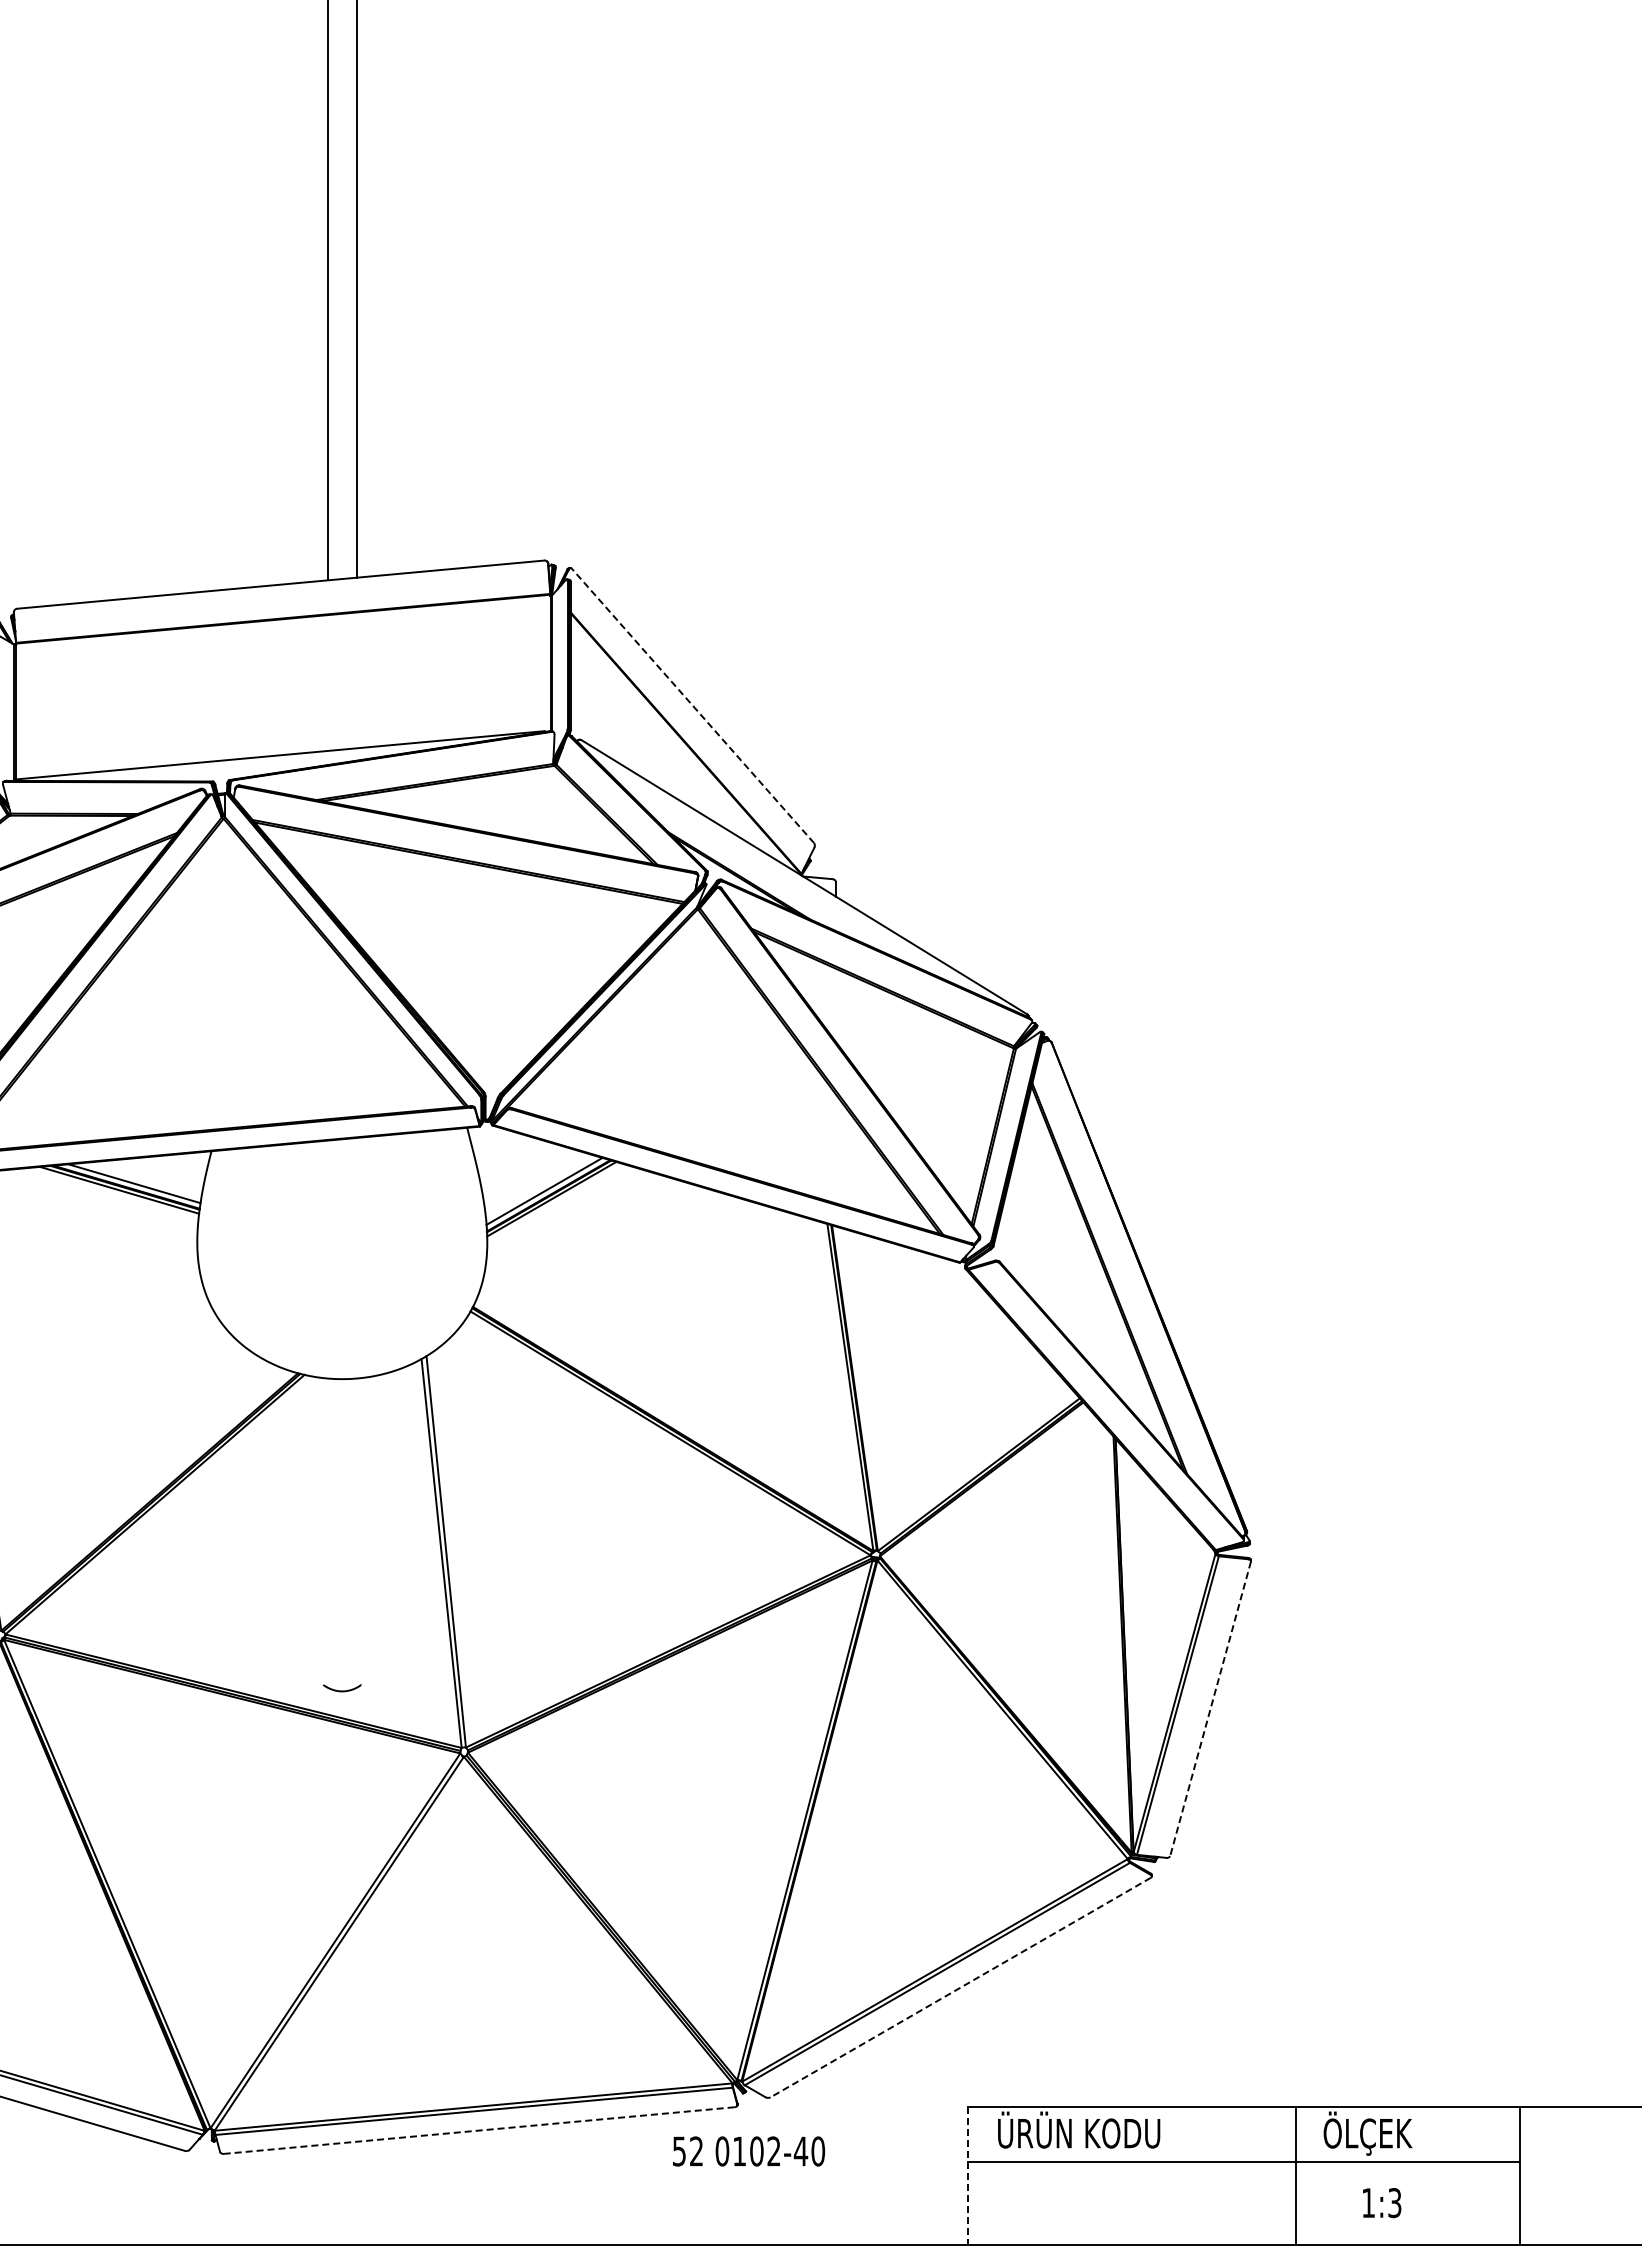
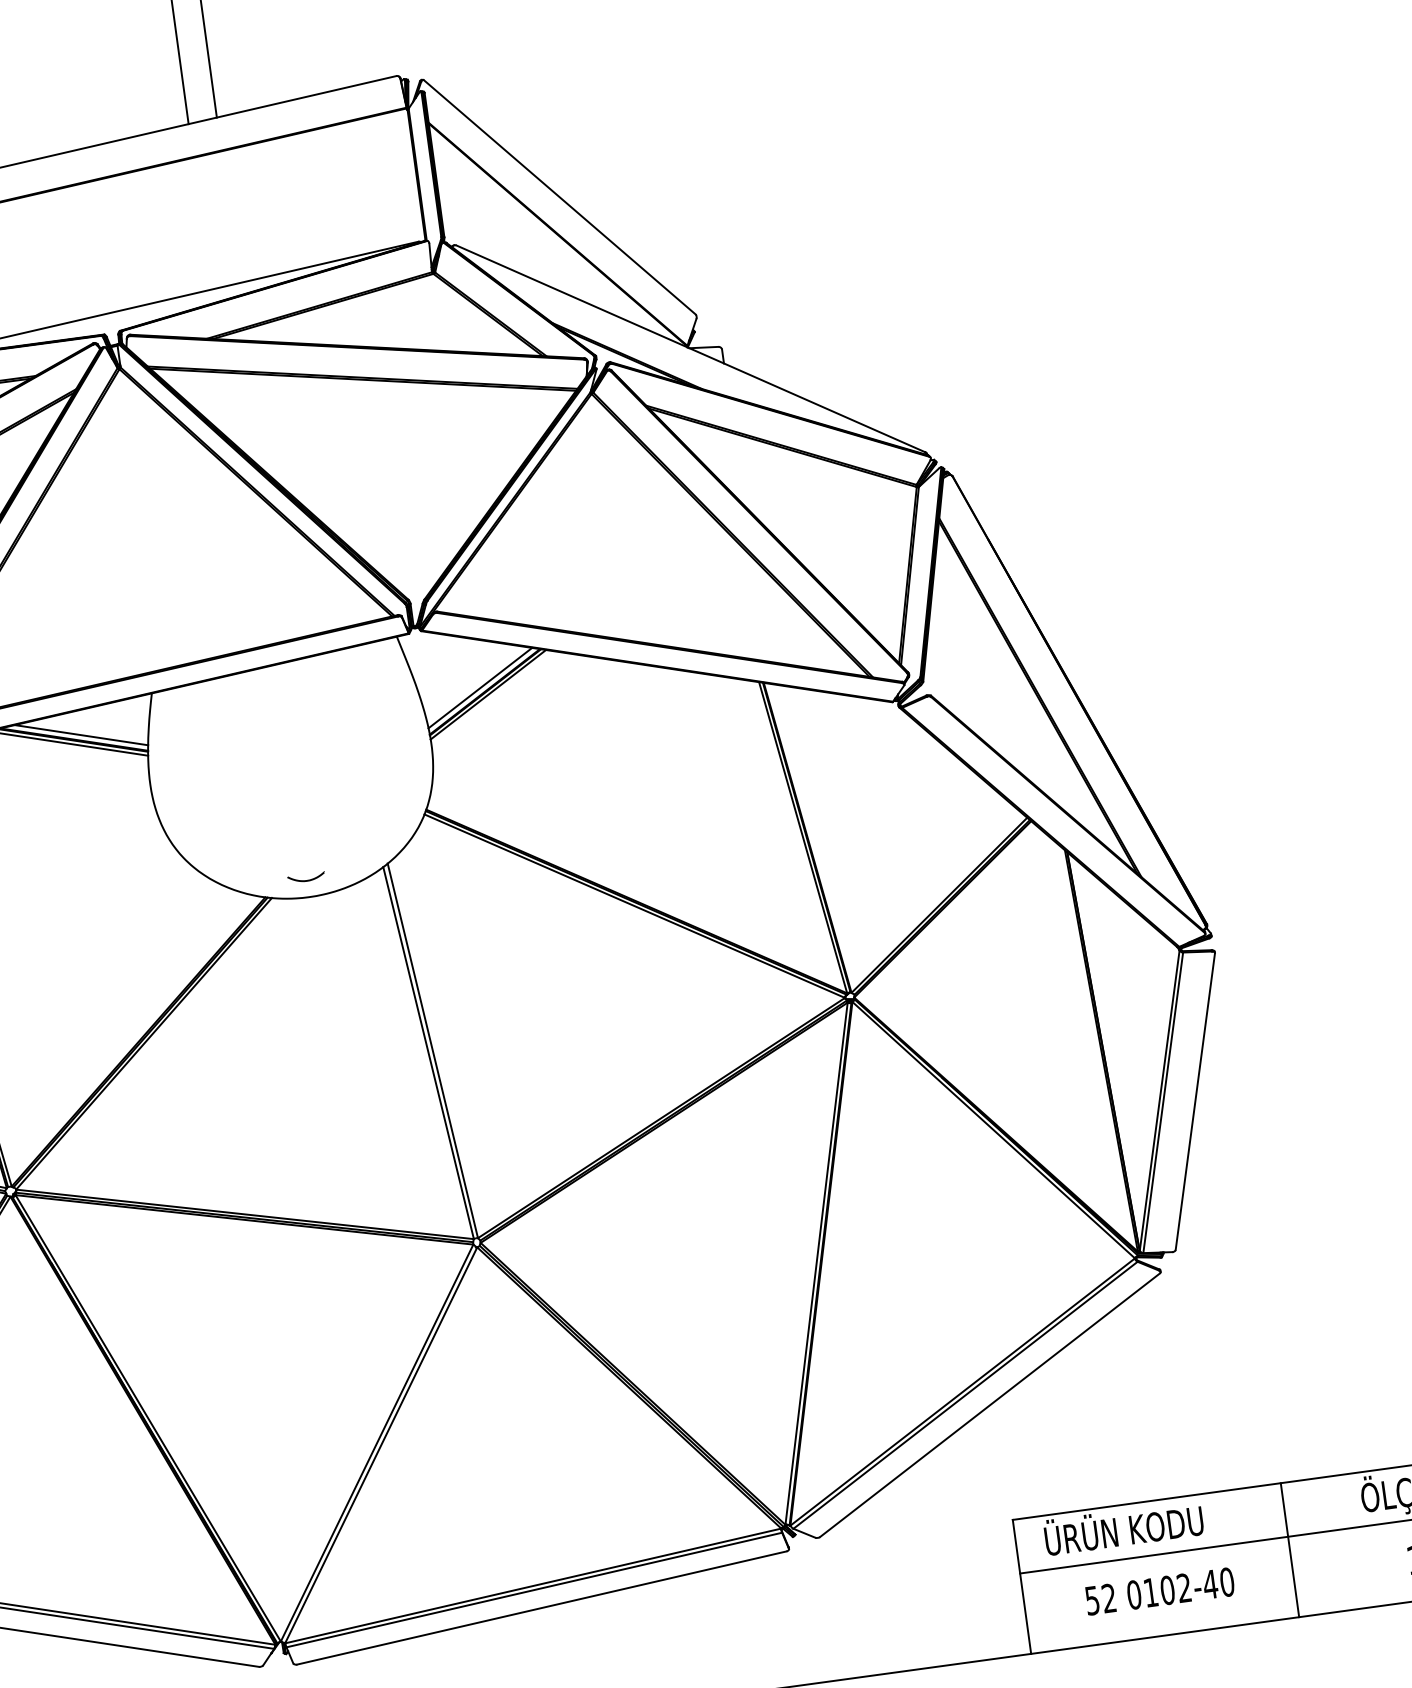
line: (692, 705) -> (559, 197), dashed -> solid
curve: (341, 1690) -> (305, 880), moved
line: (1210, 1708) -> (1195, 1101), dashed -> solid
line: (960, 1987) -> (989, 1405), dashed -> solid
line: (478, 2130) -> (541, 1608), dashed -> solid
text: (749, 2151) -> (1160, 1591), moved
line: (1296, 2175) -> (1290, 1549), moved
line: (967, 2176) -> (1021, 1587), dashed -> solid

